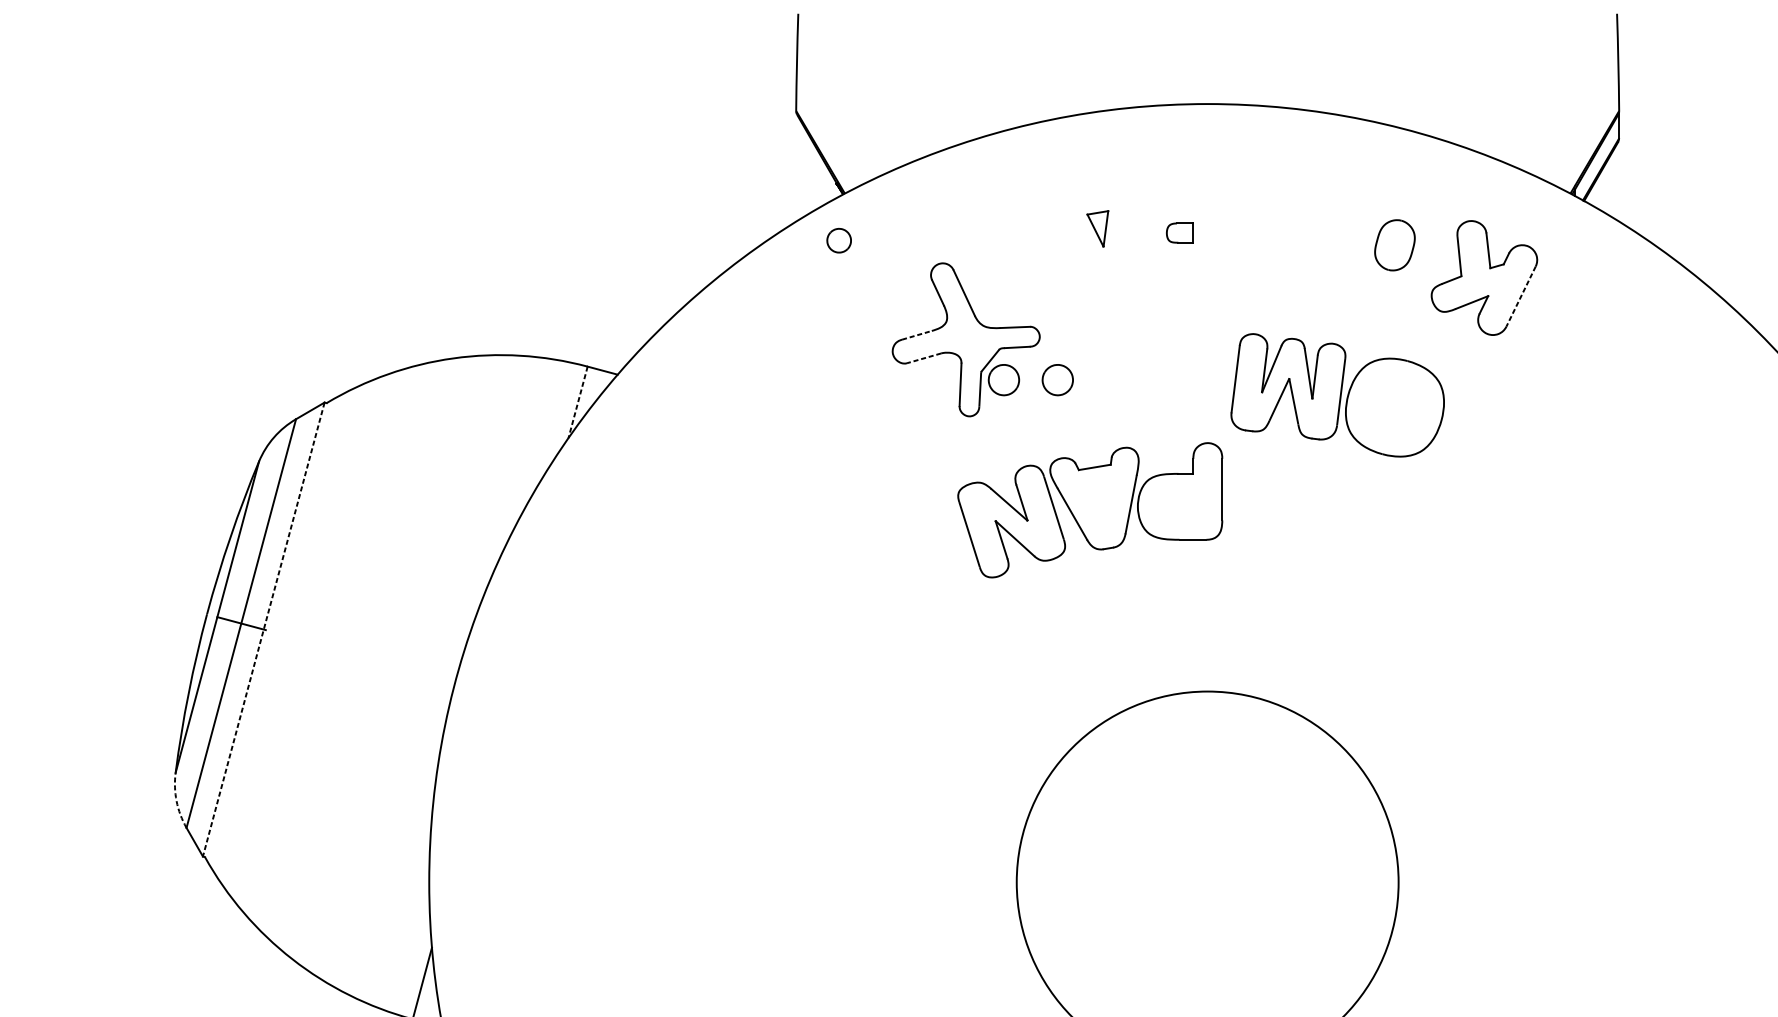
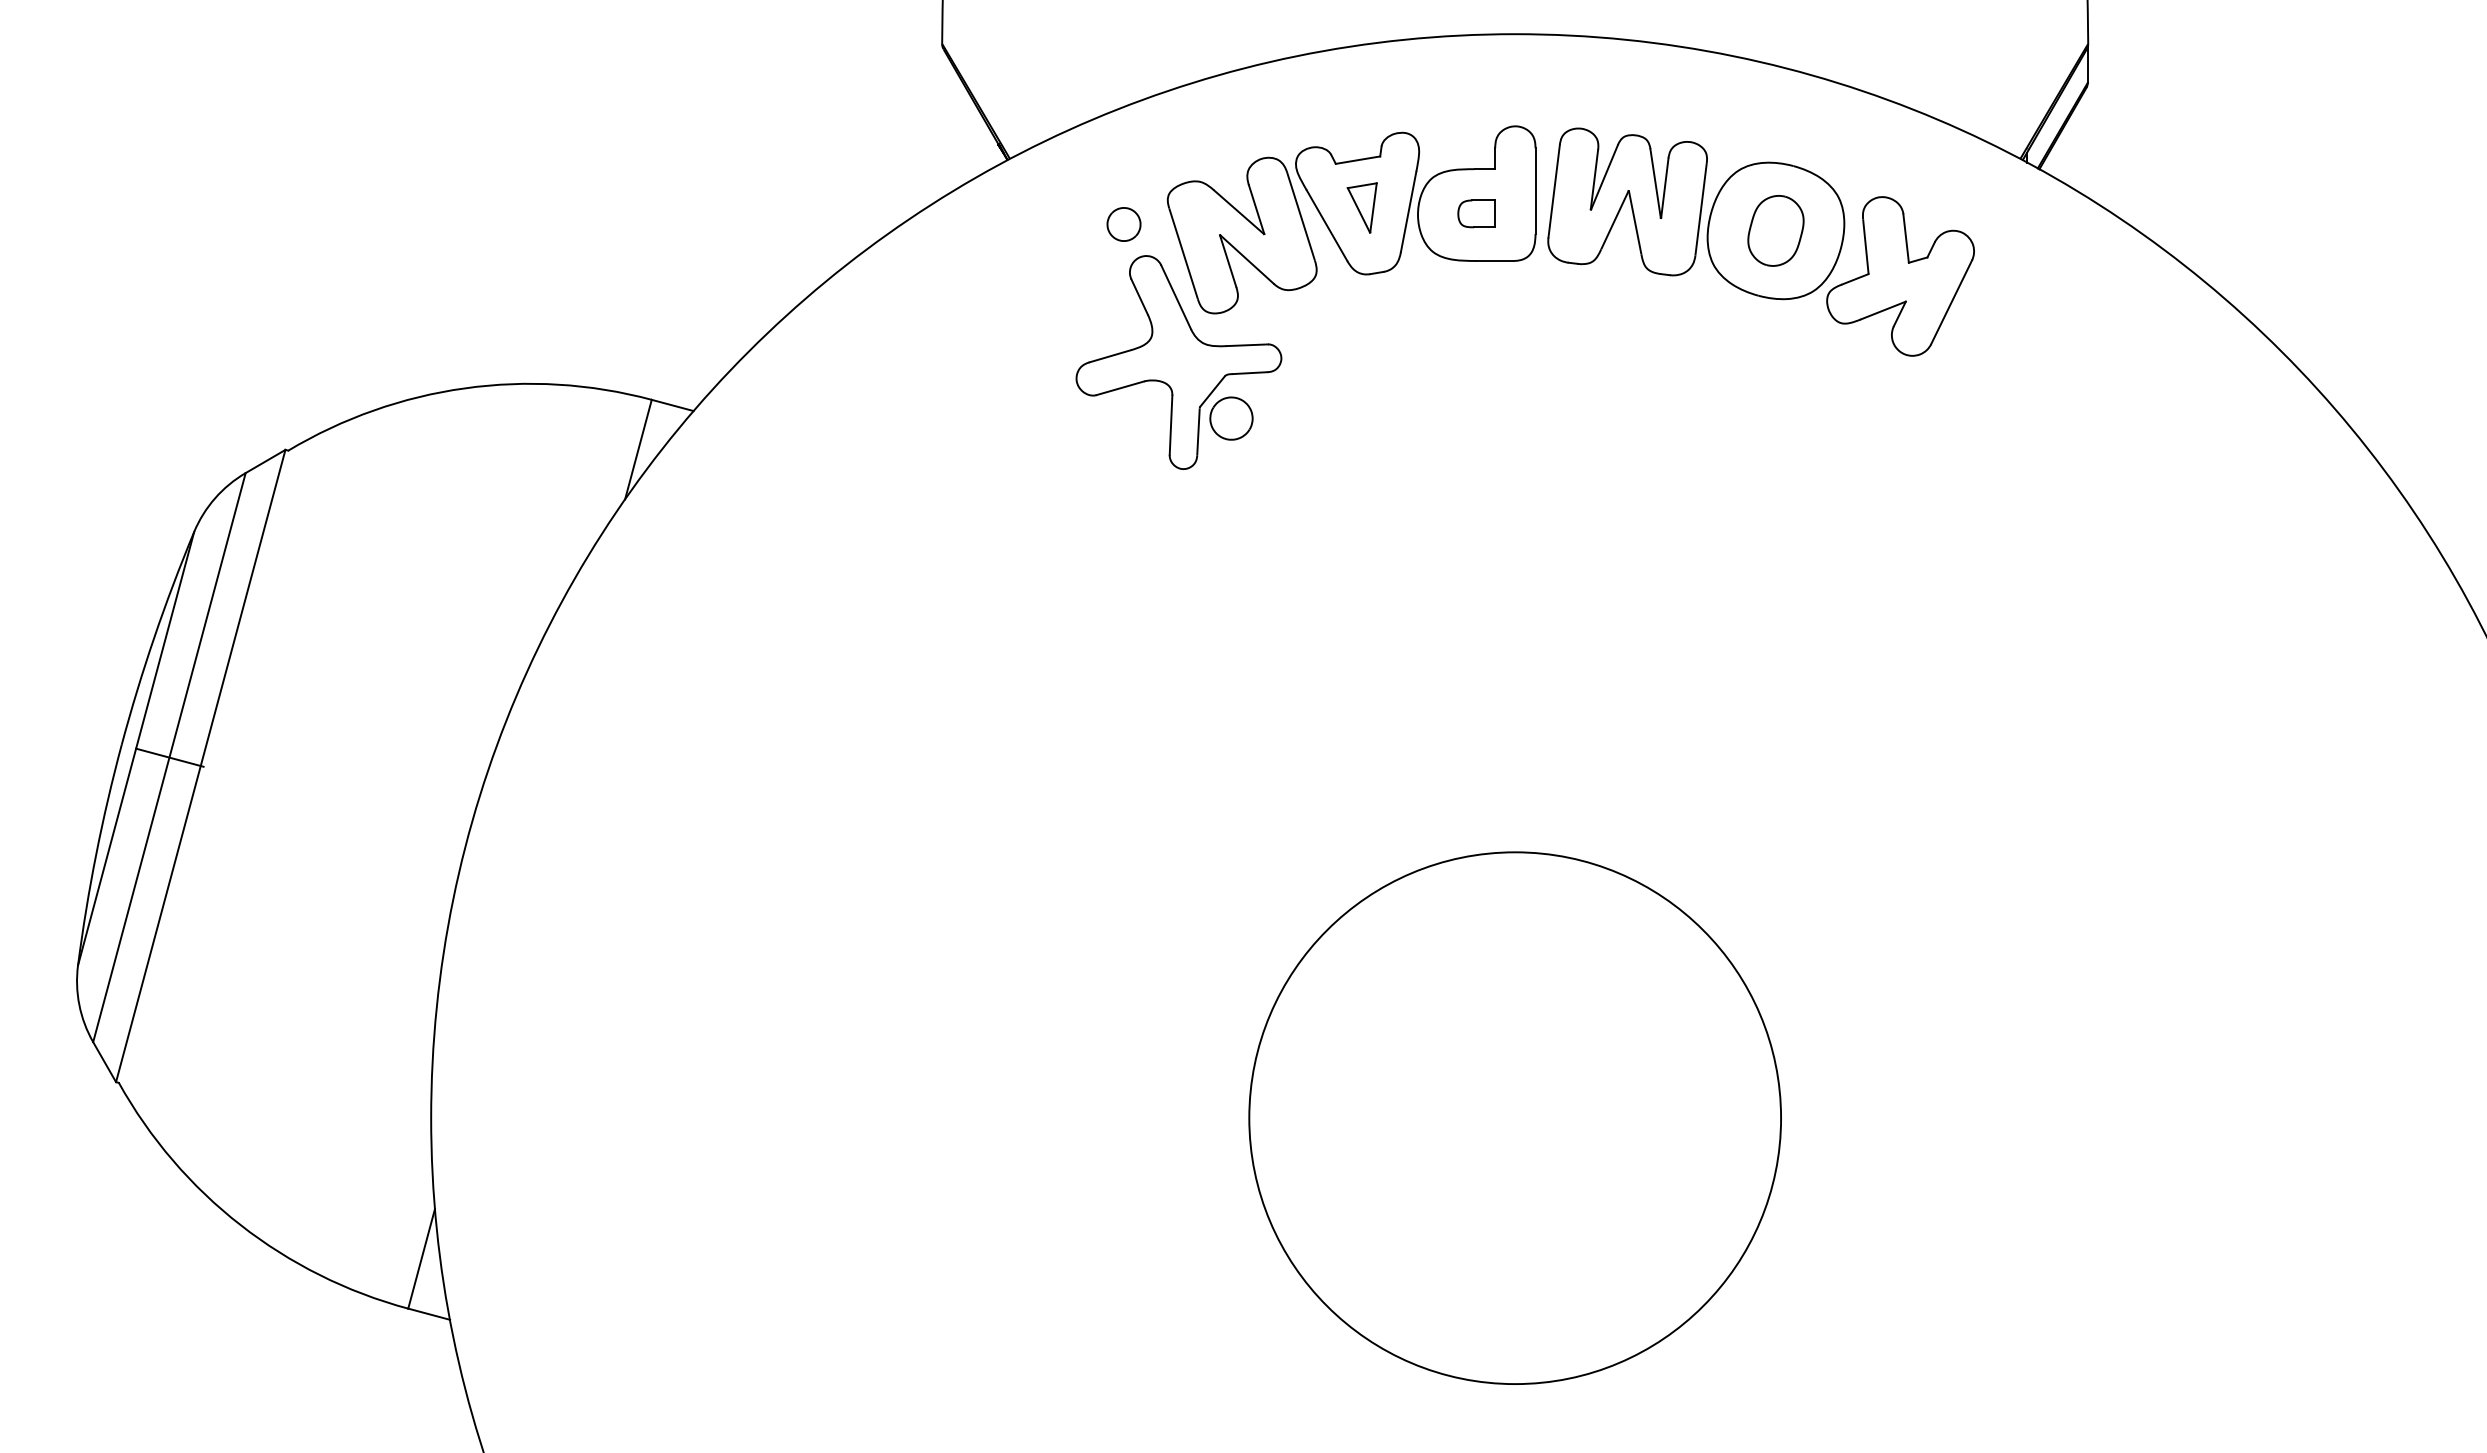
part: (838, 240) -> (1123, 224), moved
line: (1520, 296) -> (1951, 302), dashed -> solid
line: (917, 335) -> (1110, 356), dashed -> solid
line: (924, 358) -> (1120, 388), dashed -> solid
part: (1057, 380) -> (1306, 418), removed
part: (1337, 395) -> (1696, 213), moved
line: (578, 402) -> (638, 449), dashed -> solid
part: (1090, 510) -> (1351, 219), moved
line: (263, 629) -> (200, 766), dashed -> solid
arc: (176, 801) -> (79, 1005), dashed -> solid

